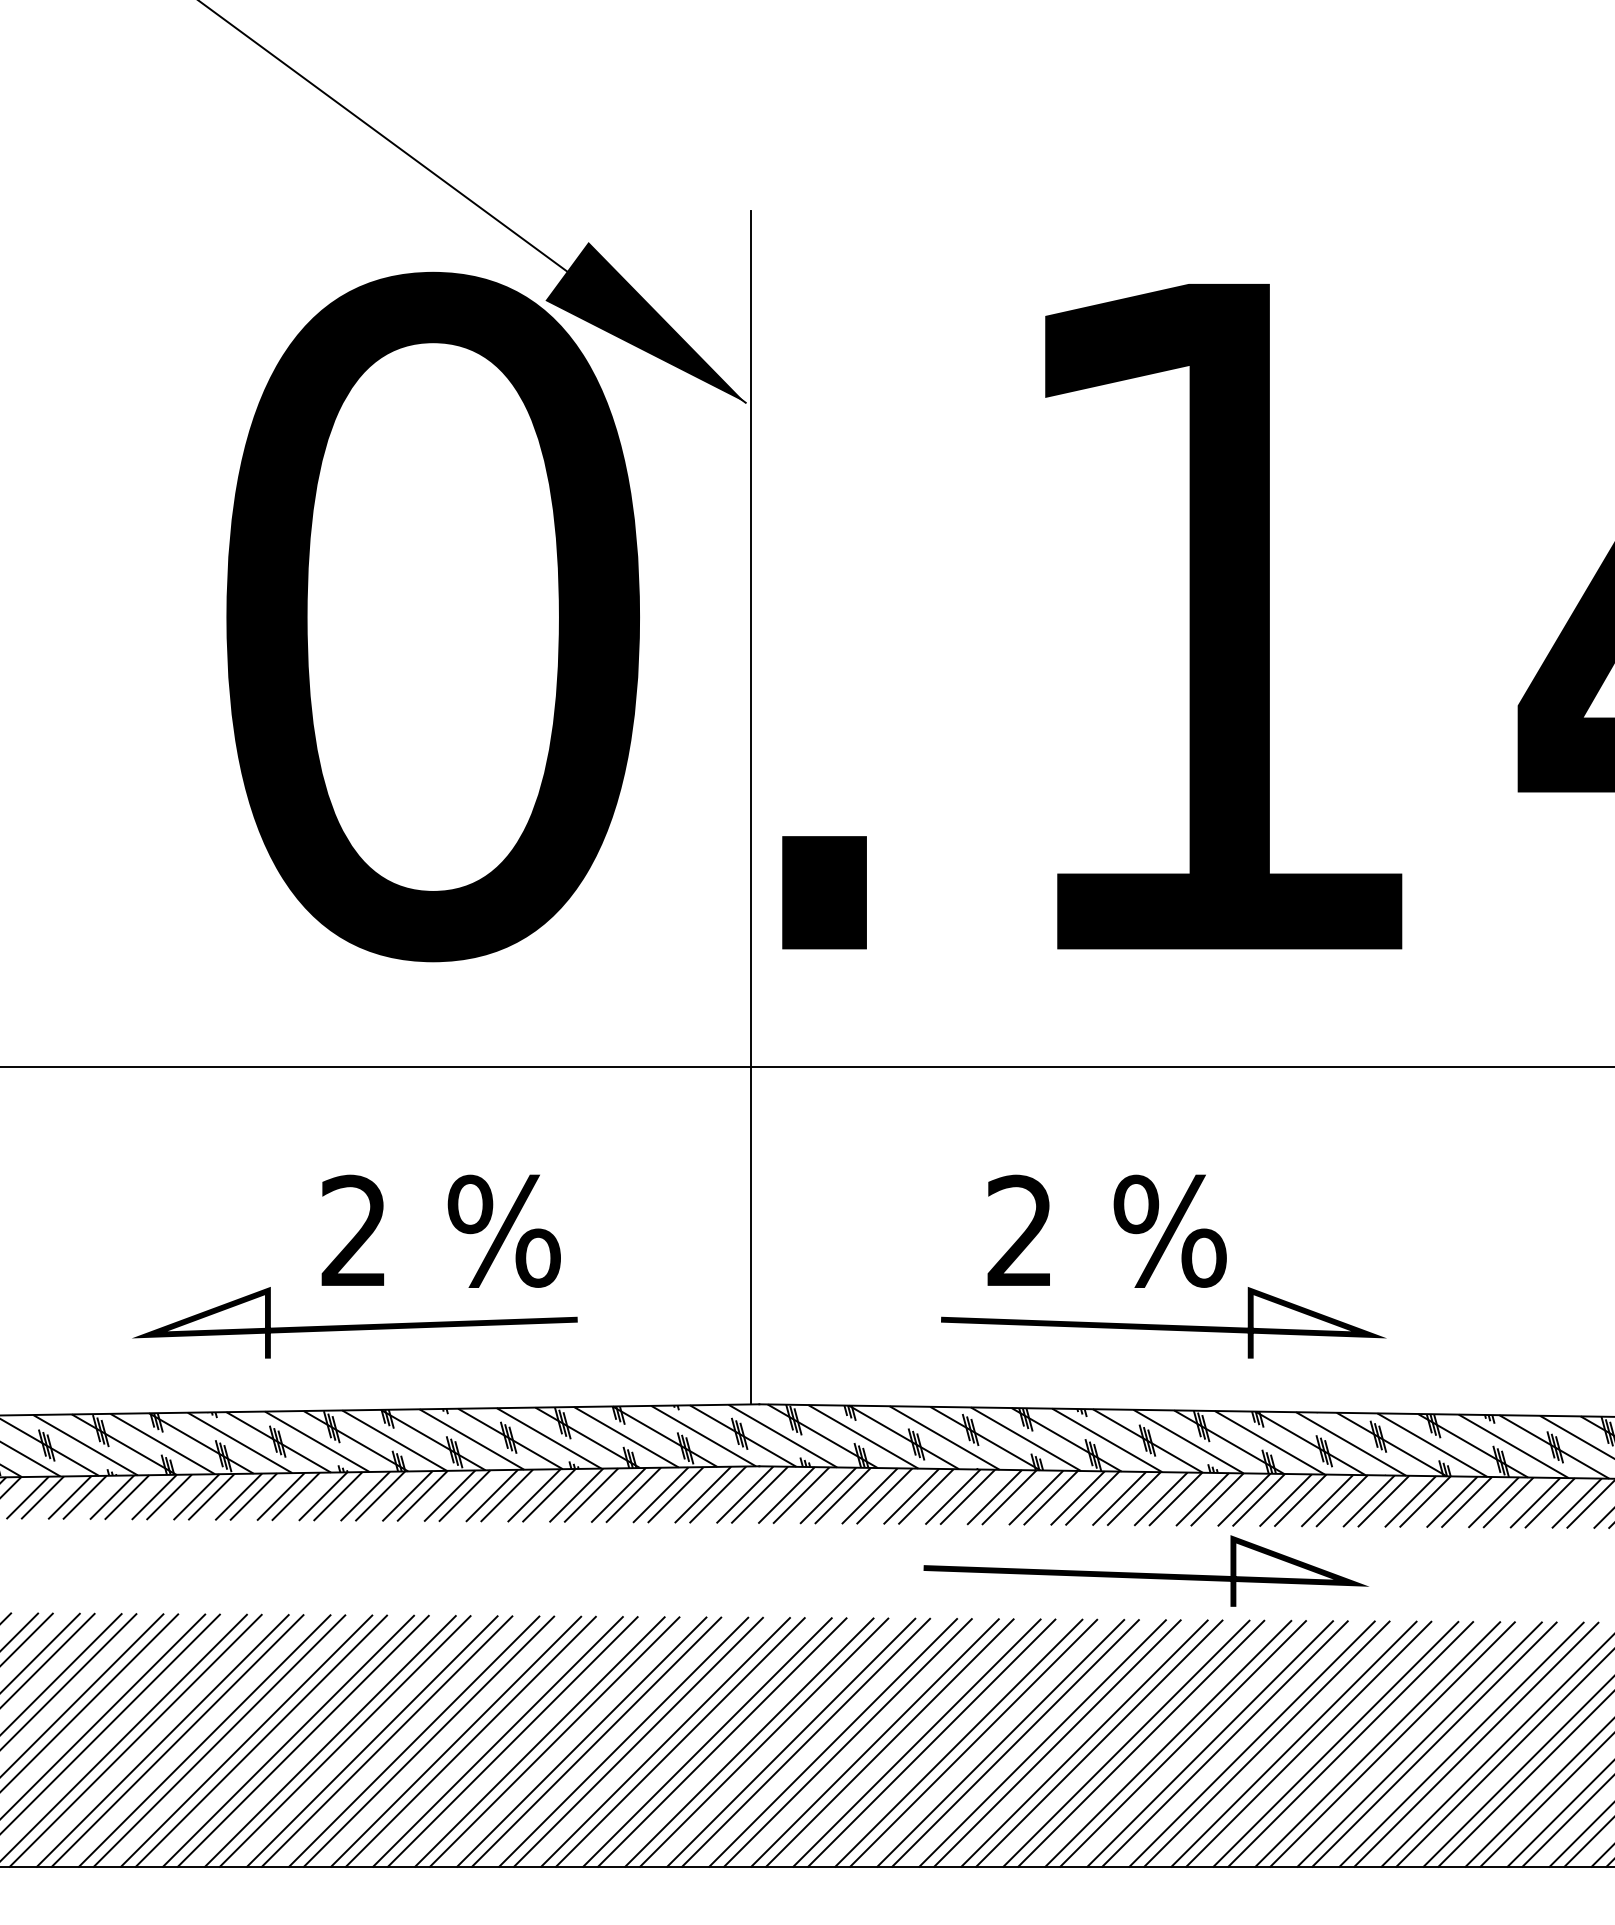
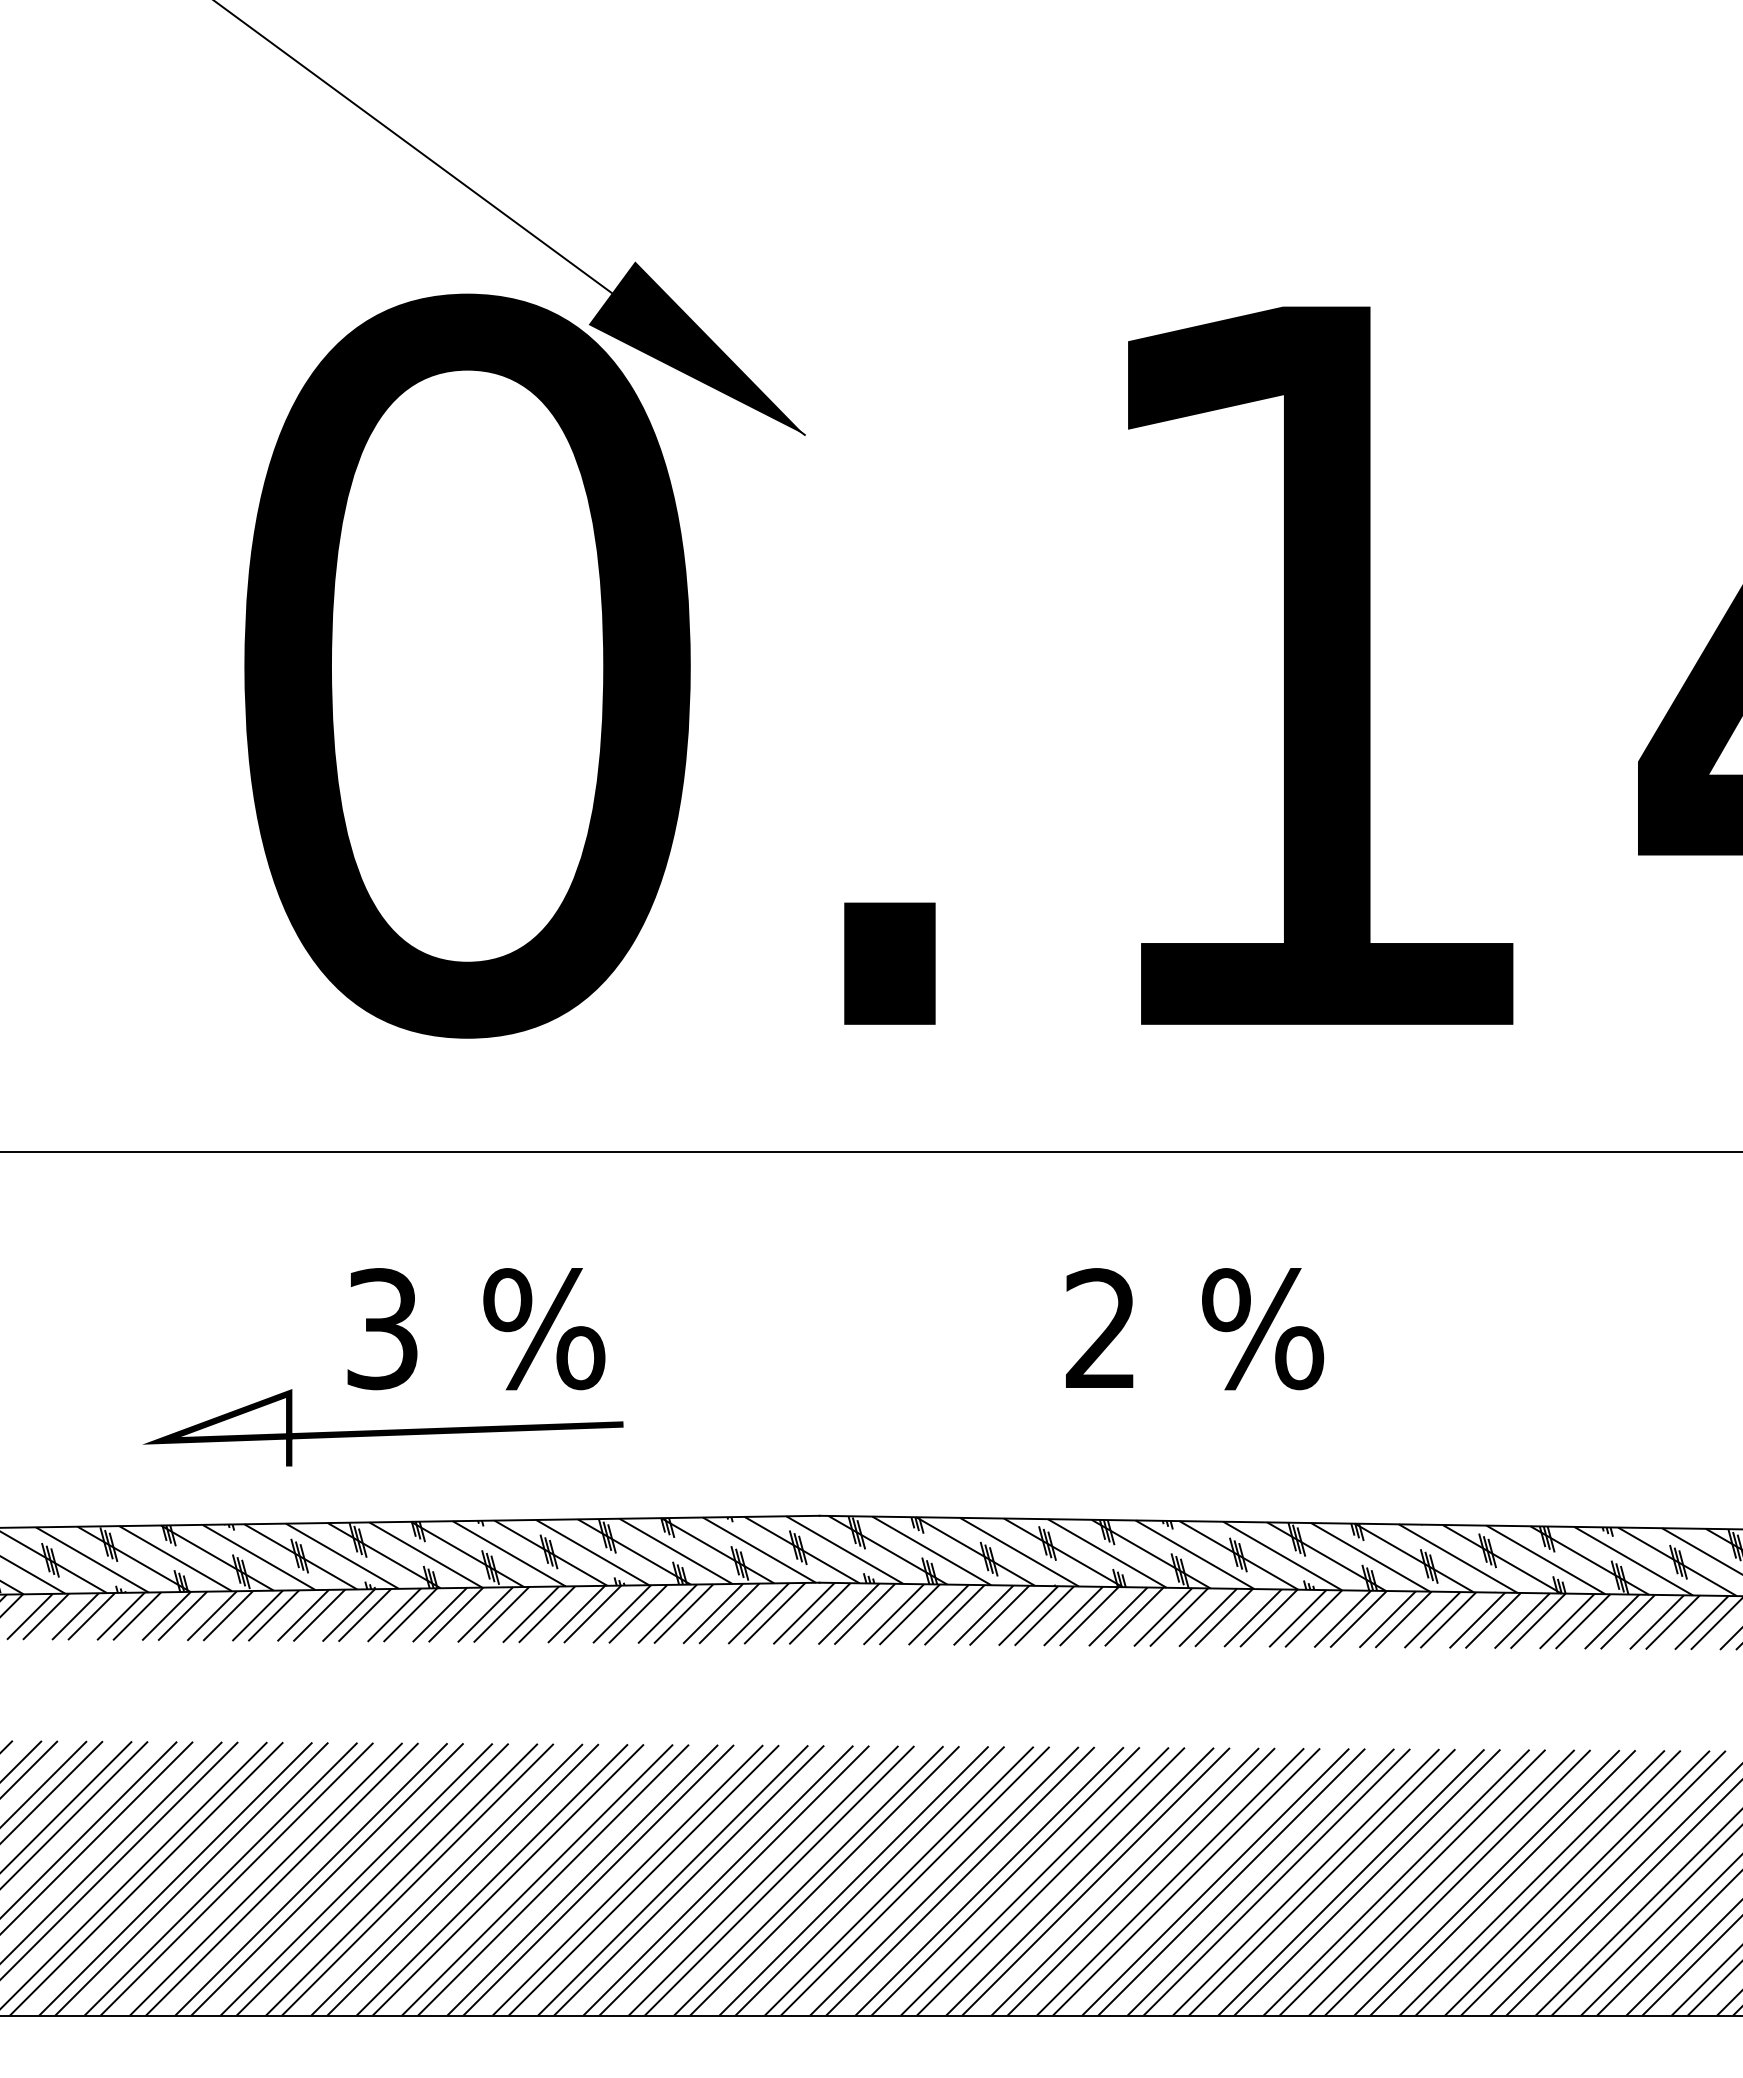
line: (750, 807) -> (810, 871), removed
text: (354, 1231) -> (382, 1329), 2 -> 3
line: (1163, 1324) -> (1255, 1429), removed
line: (1145, 1572) -> (1236, 1697), removed

